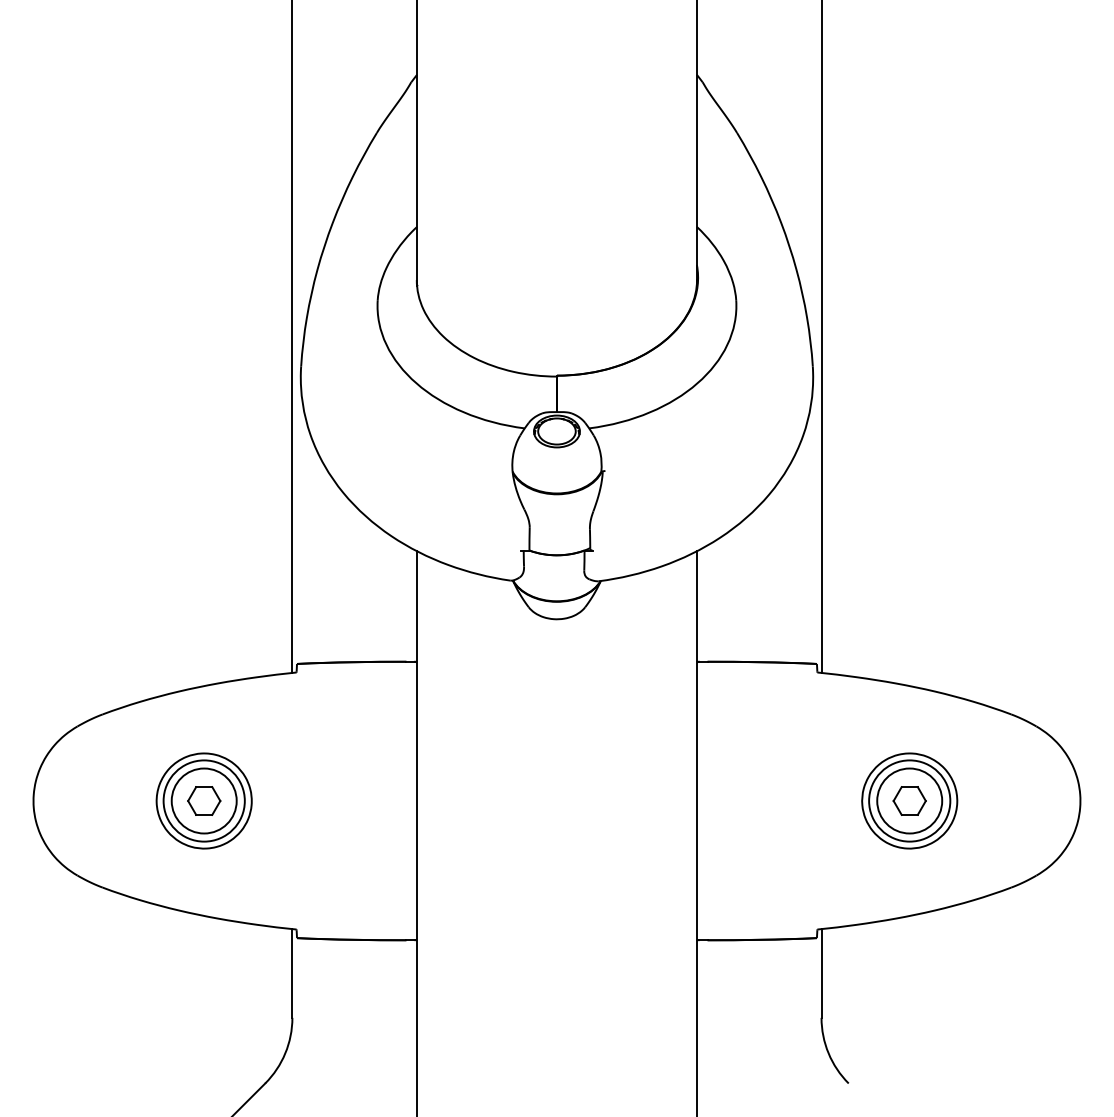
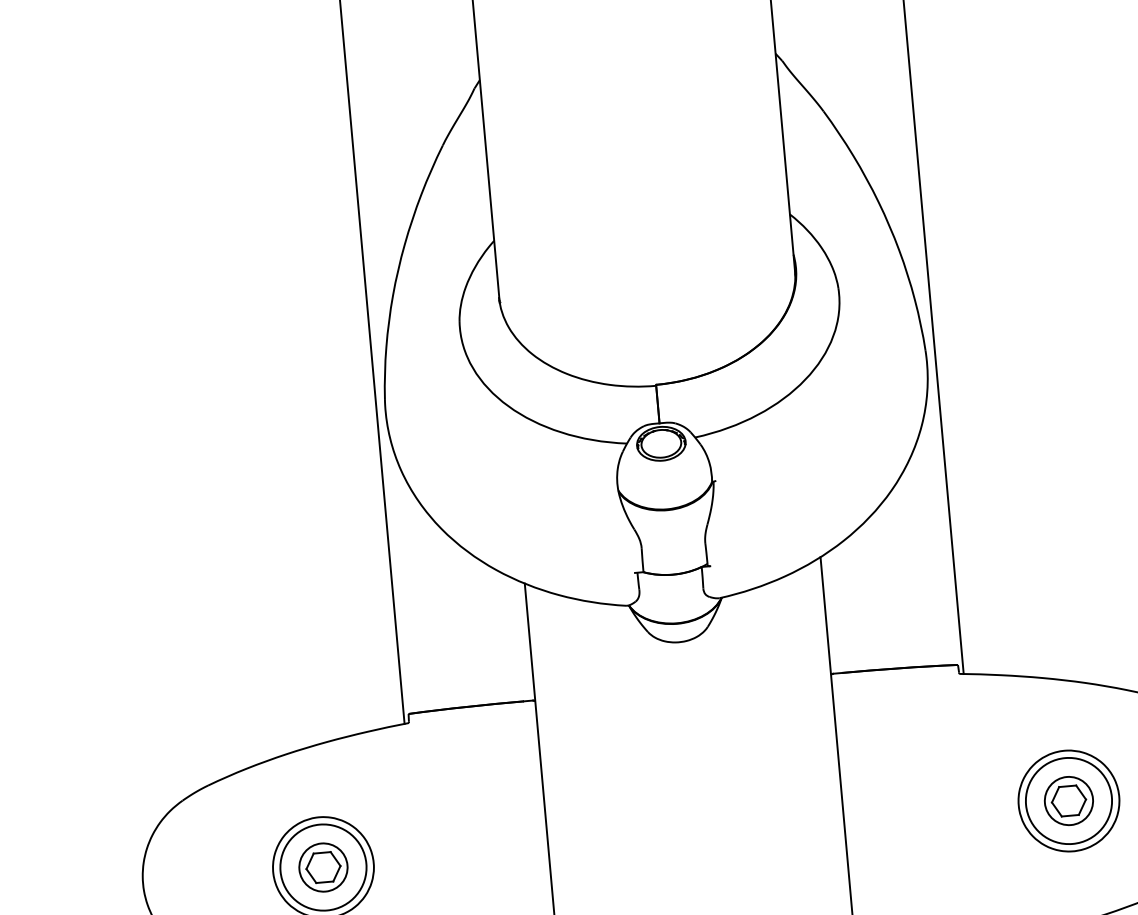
circle: (203, 800) -> (322, 867), size x0.7
circle: (909, 800) -> (1068, 800), size x0.7

